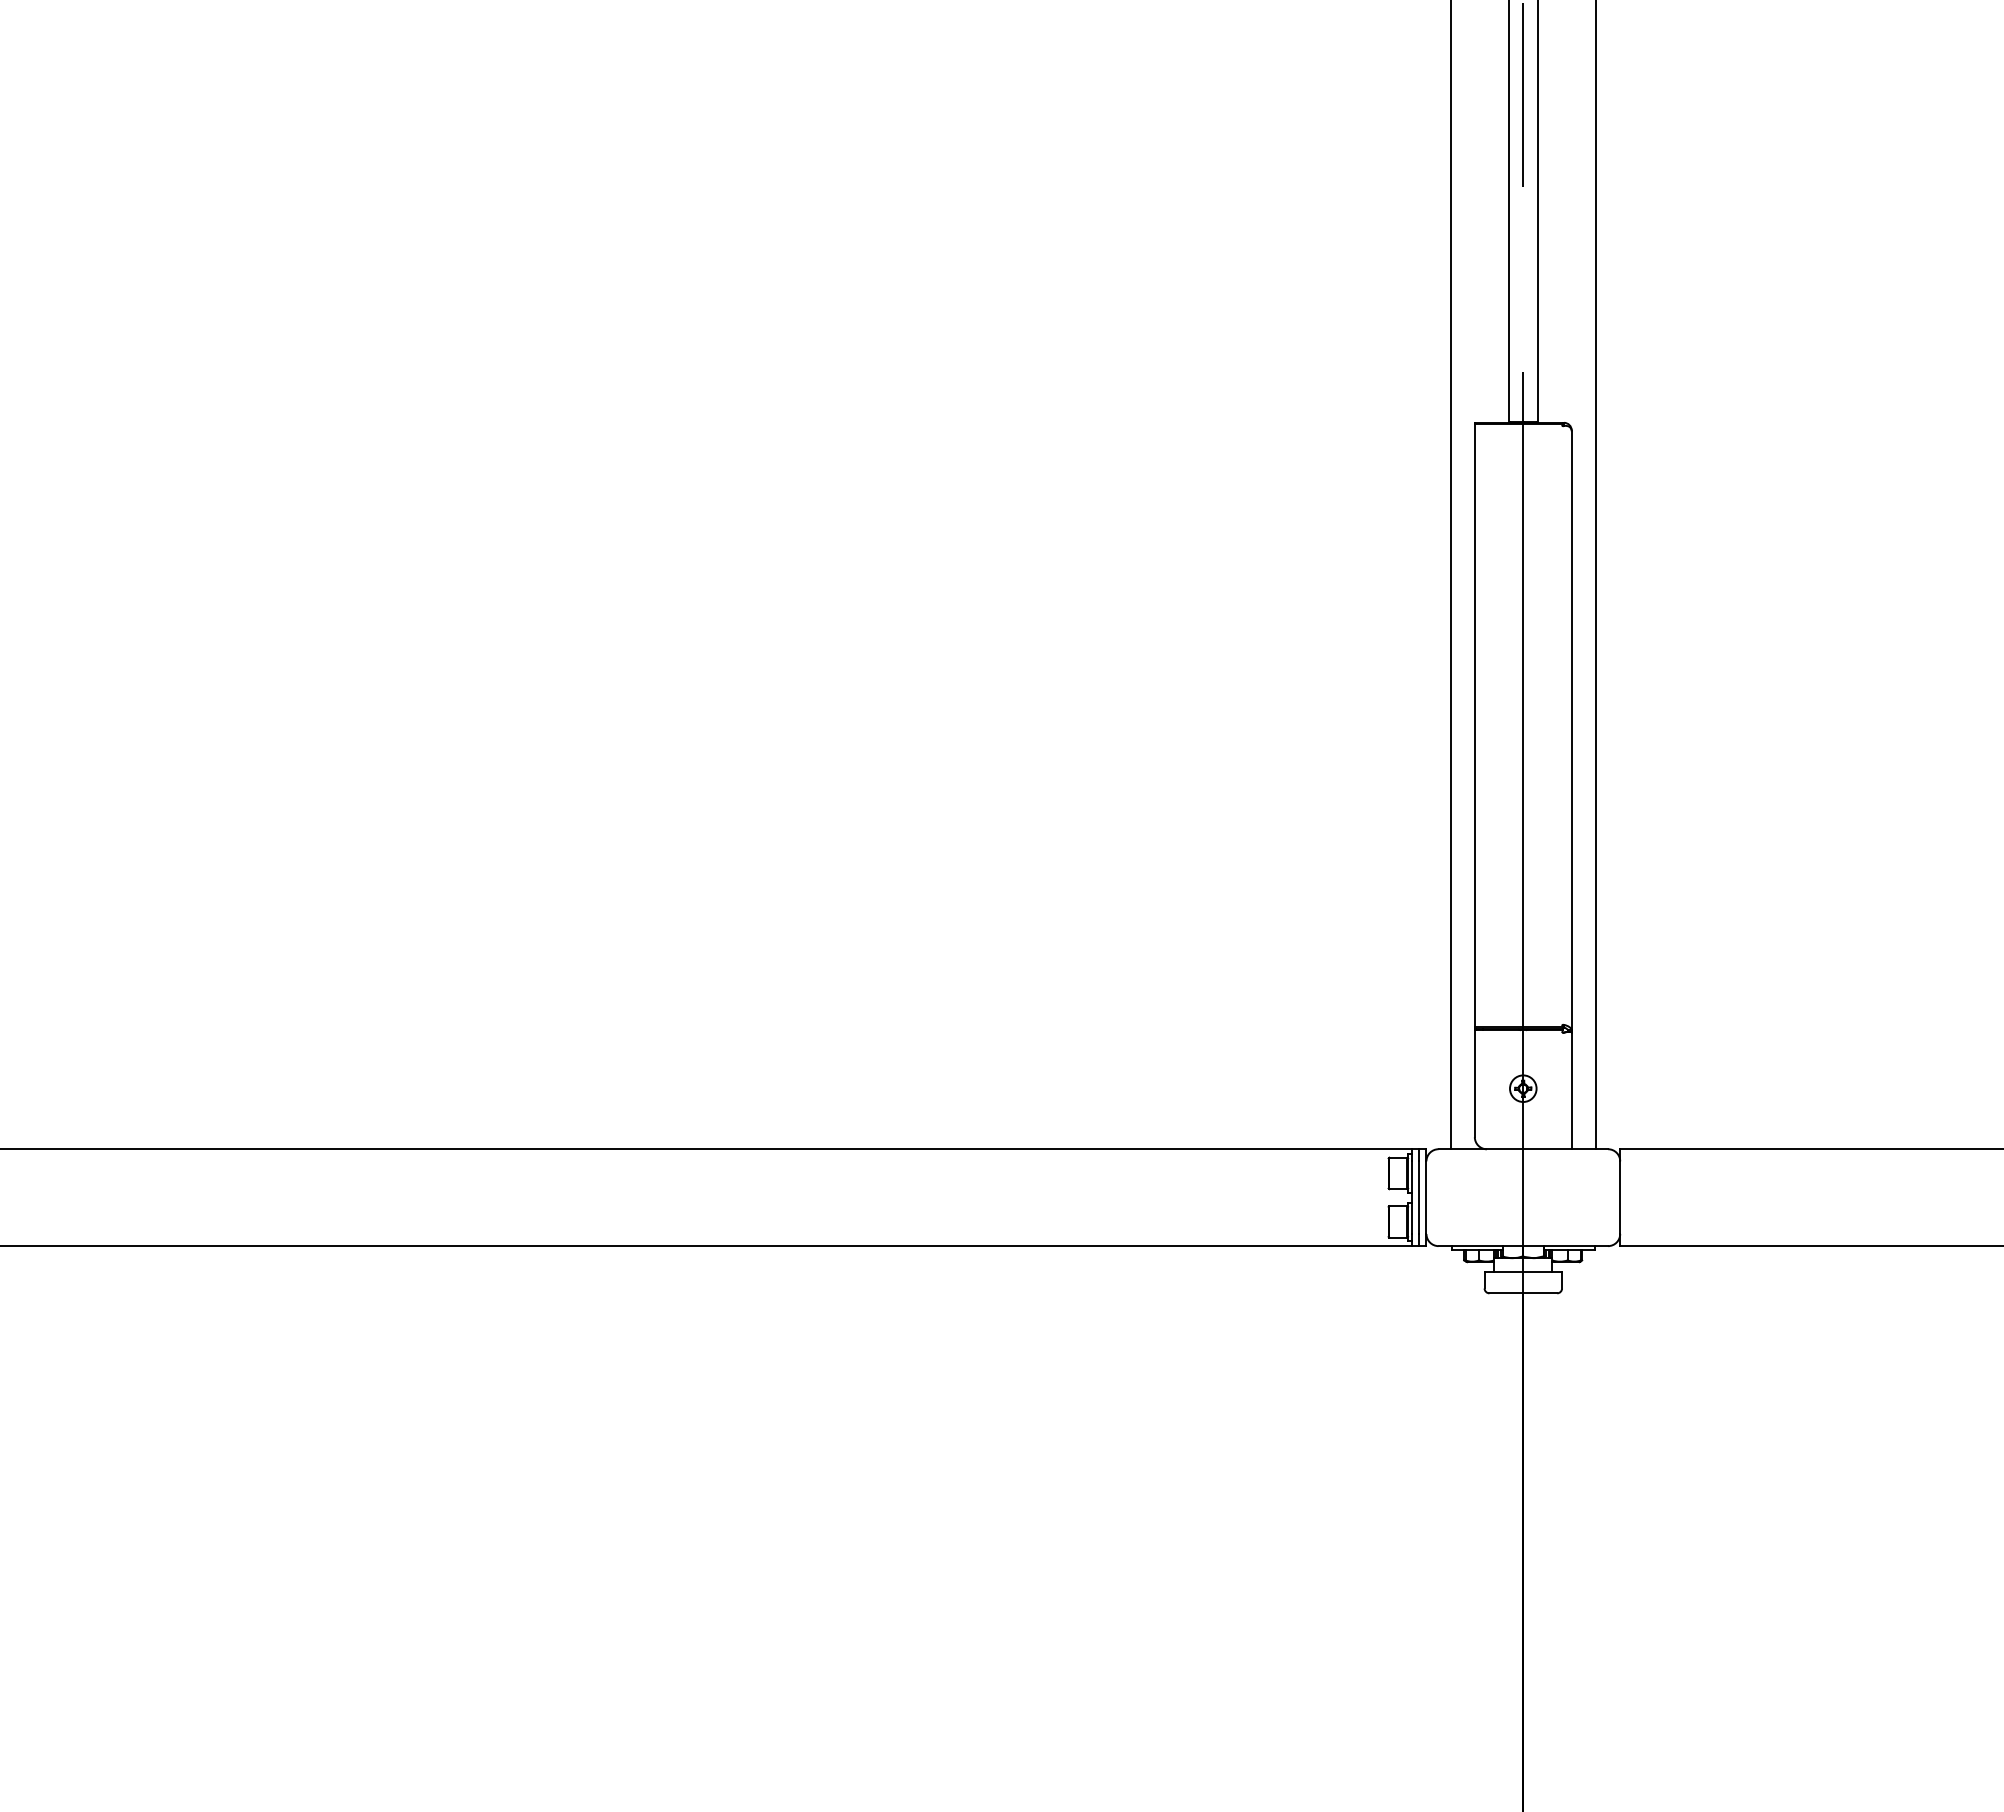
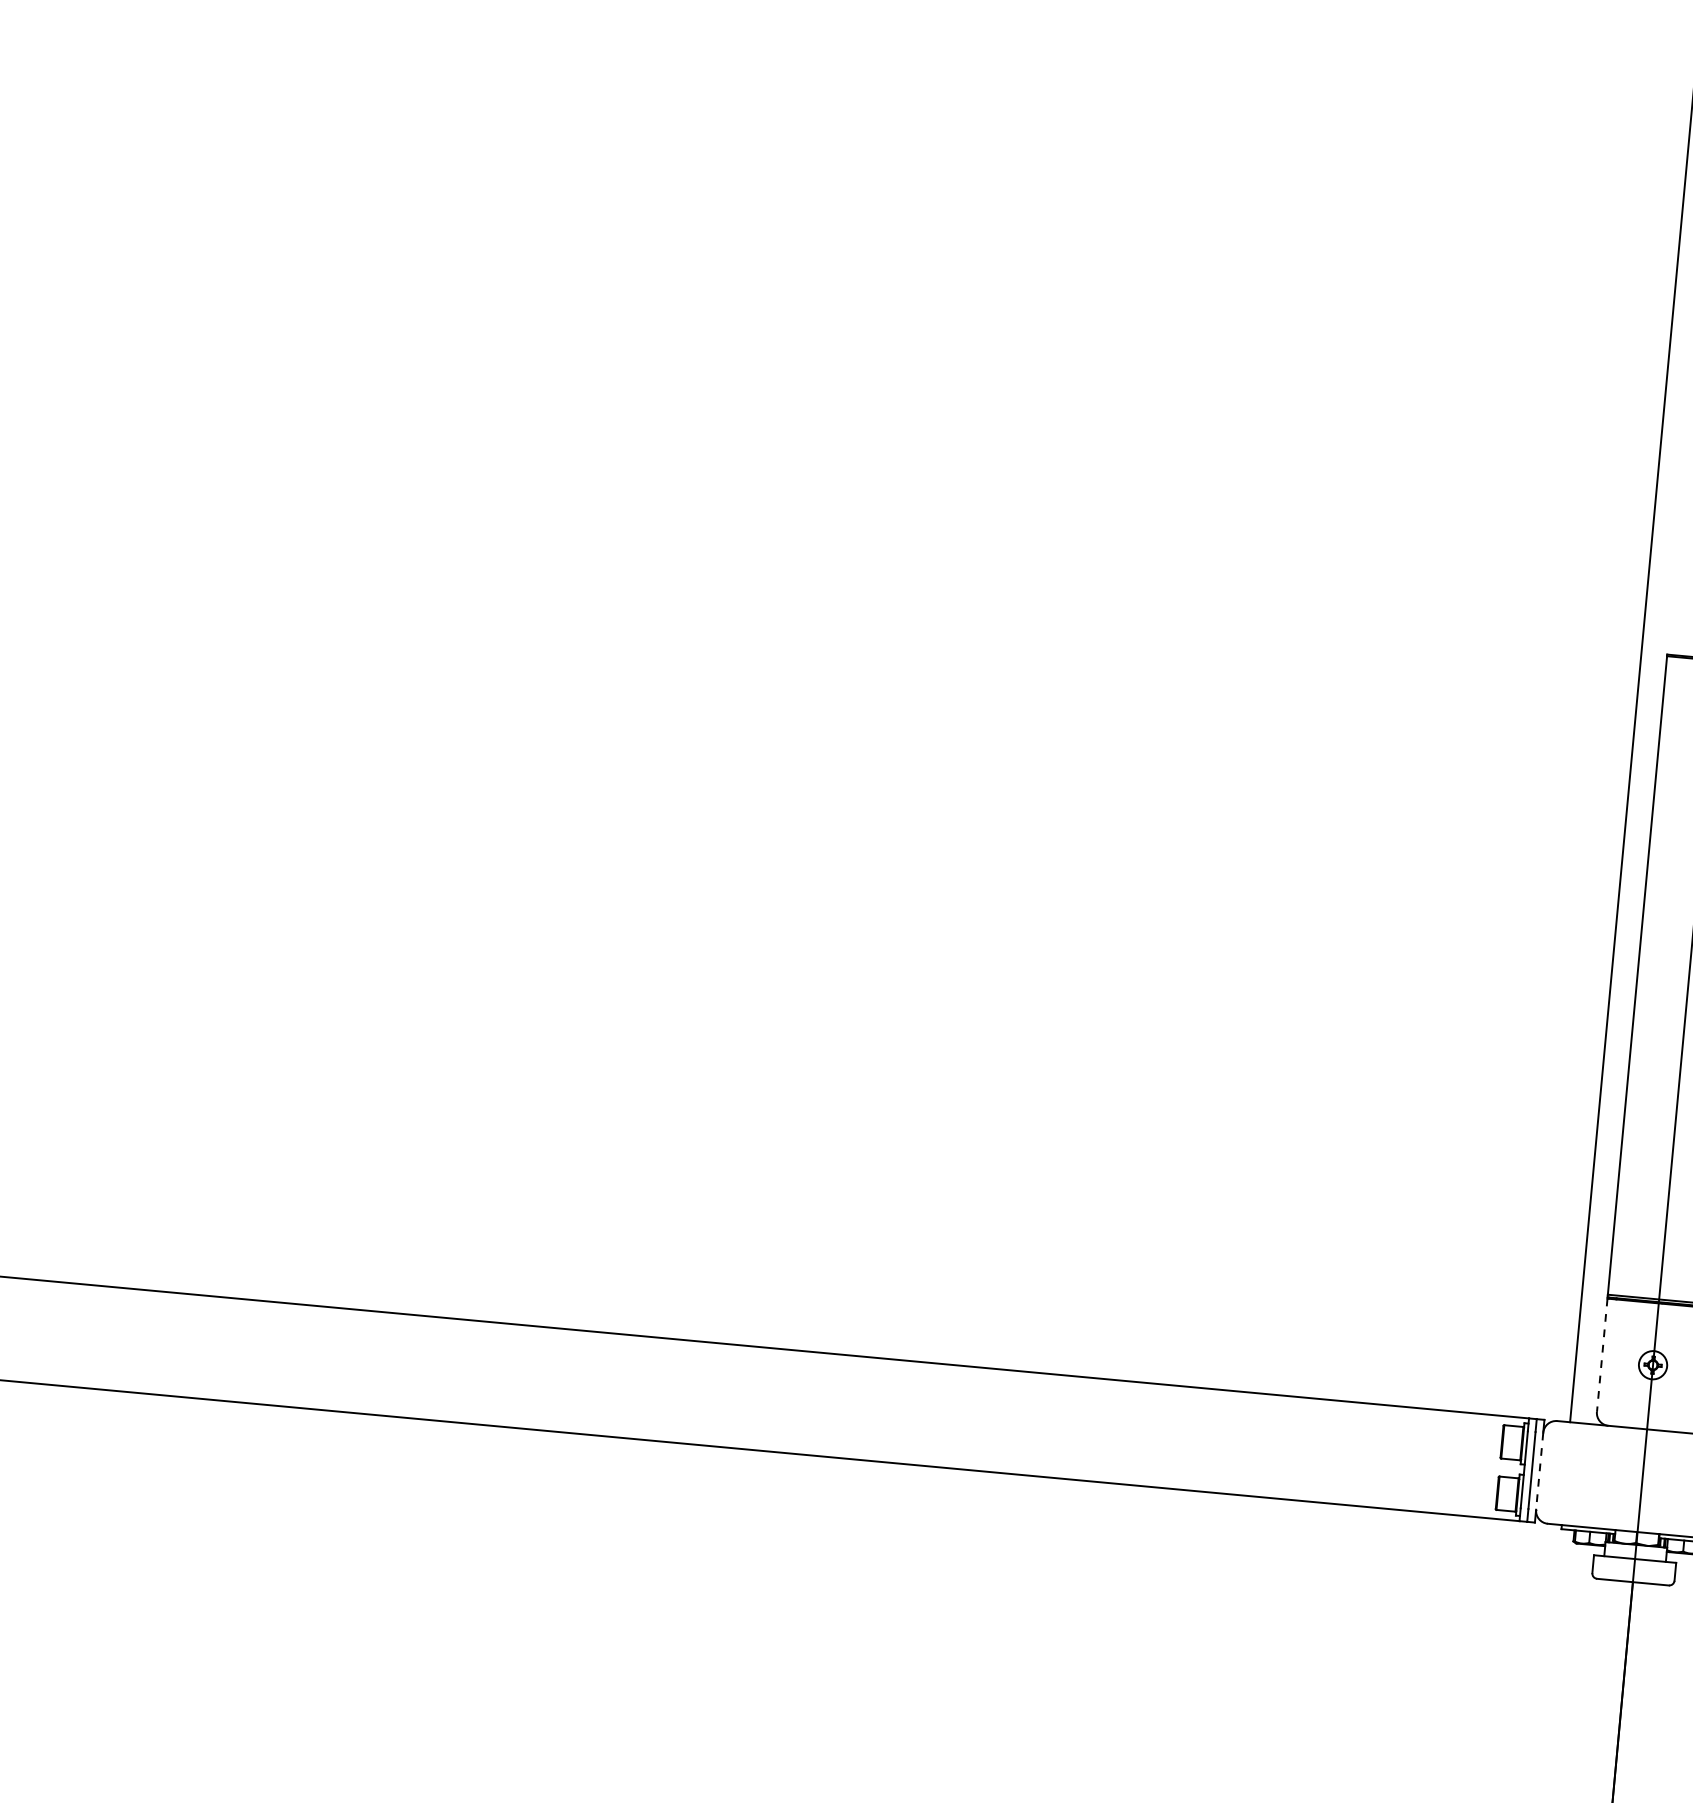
line: (1474, 1084) -> (1601, 1355), solid -> dashed
line: (1426, 1198) -> (1539, 1472), solid -> dashed

